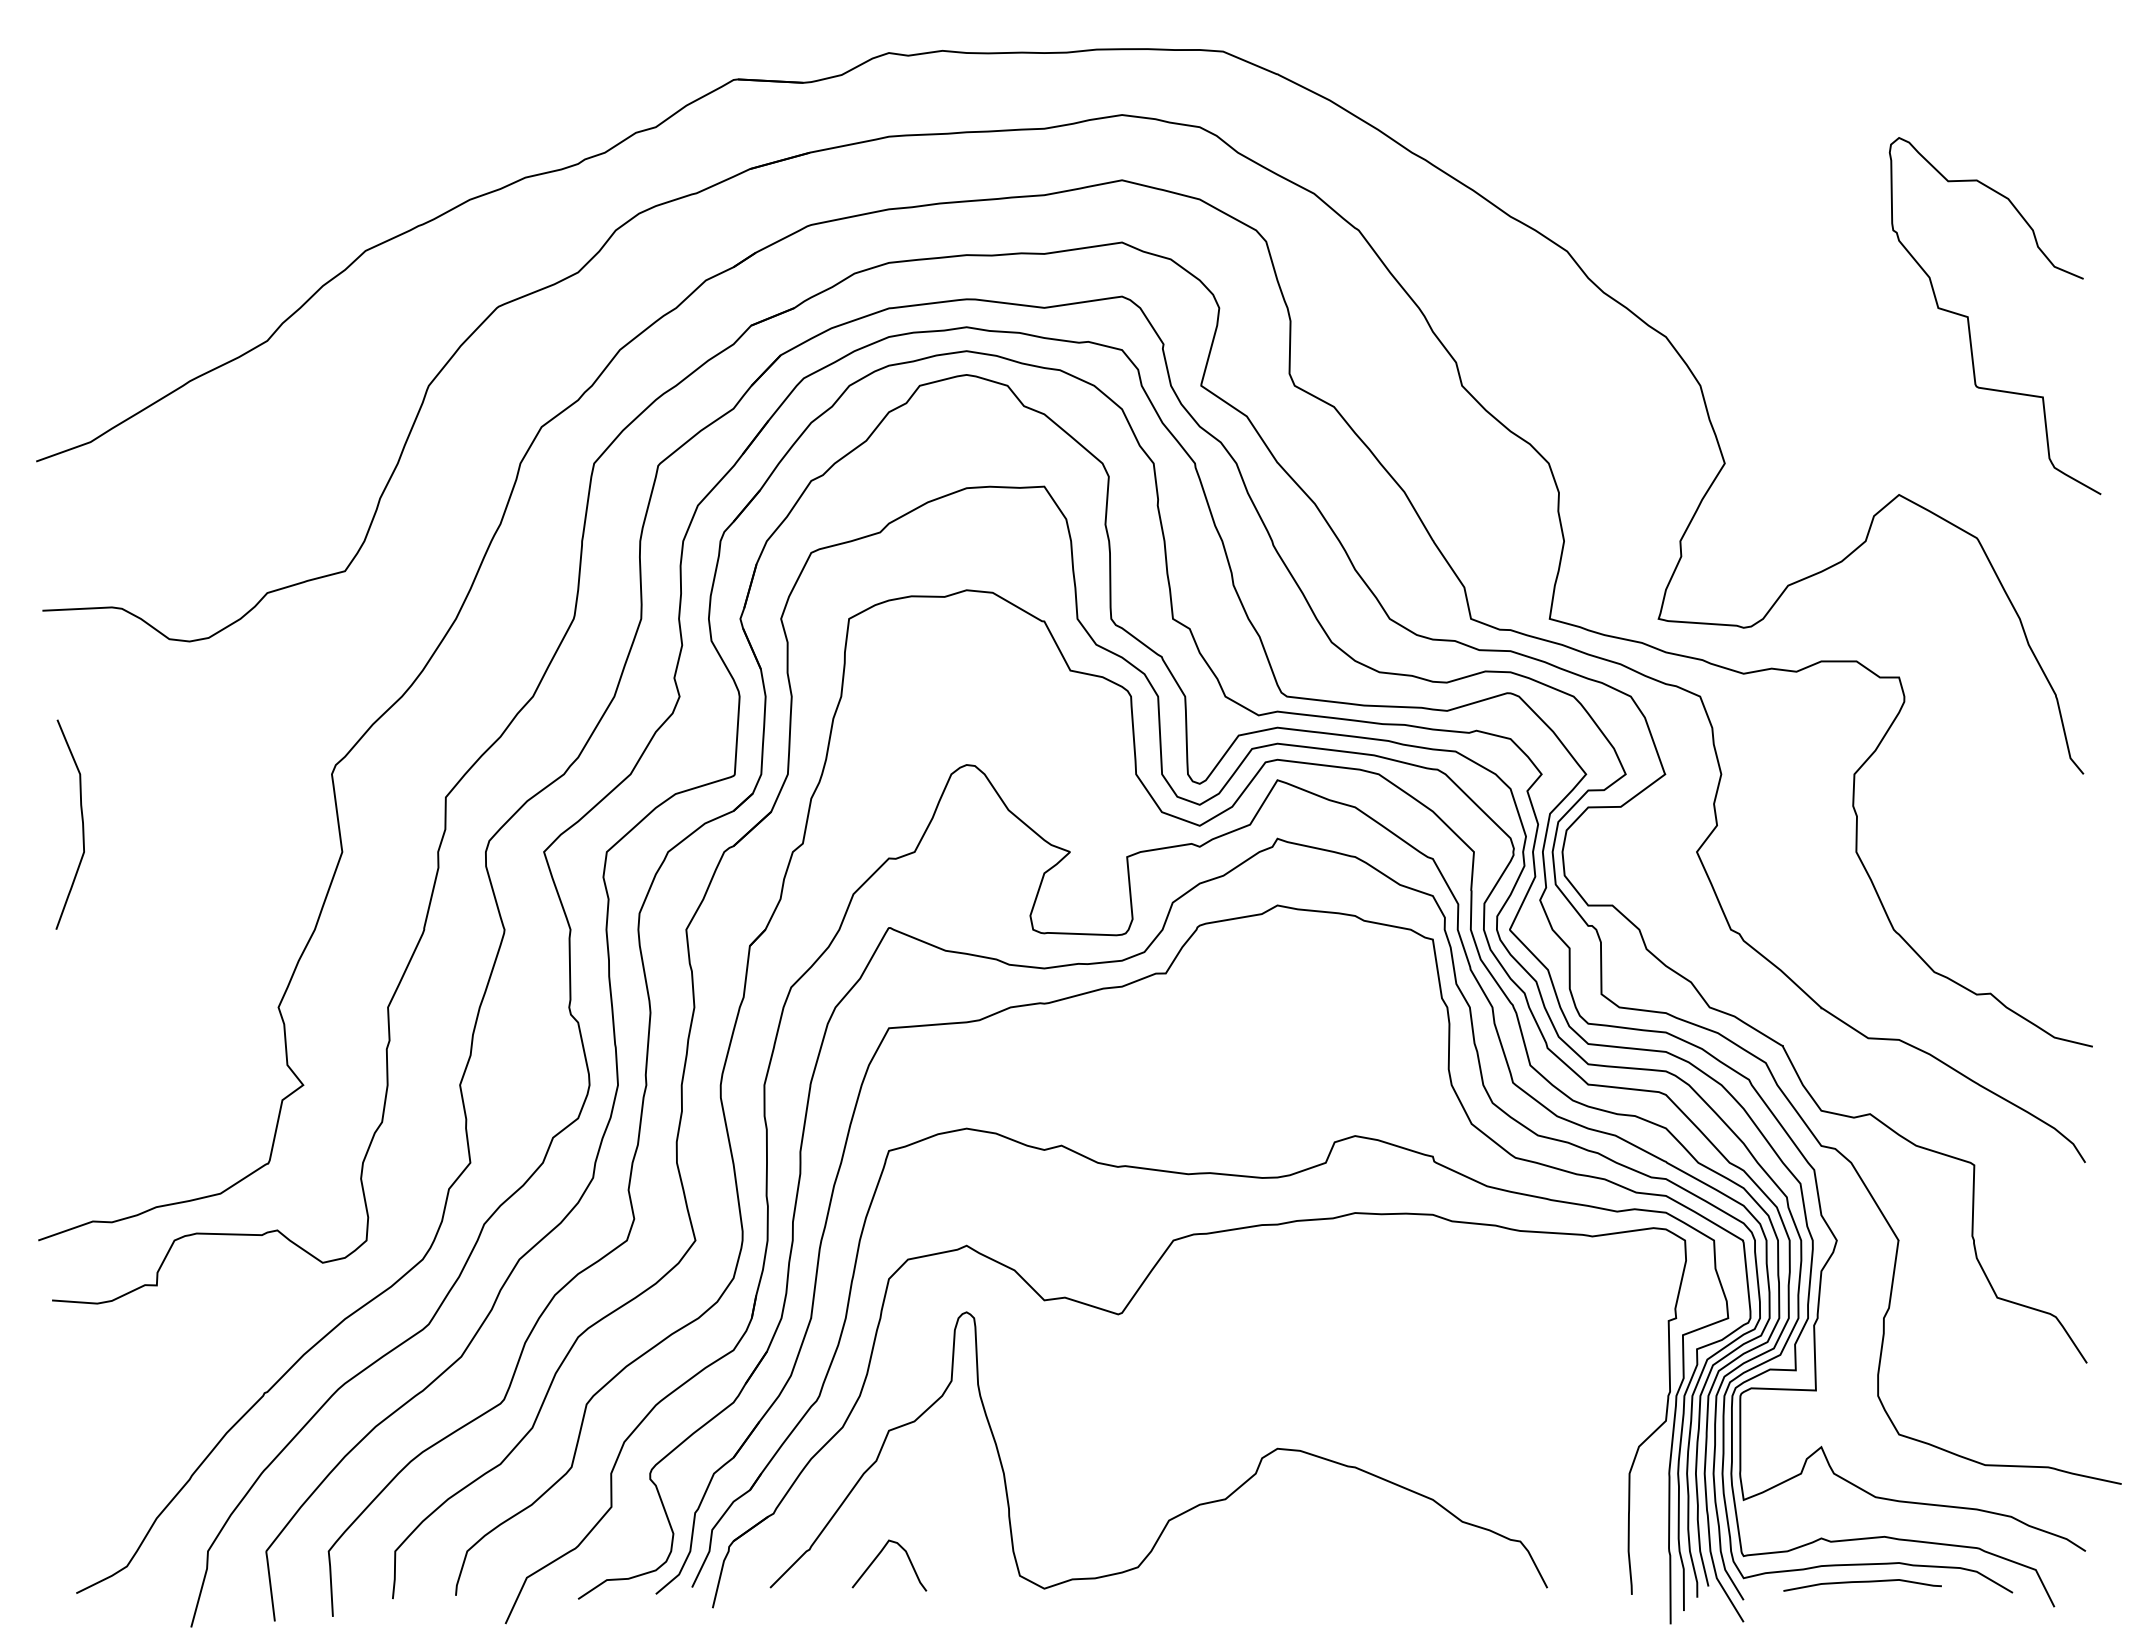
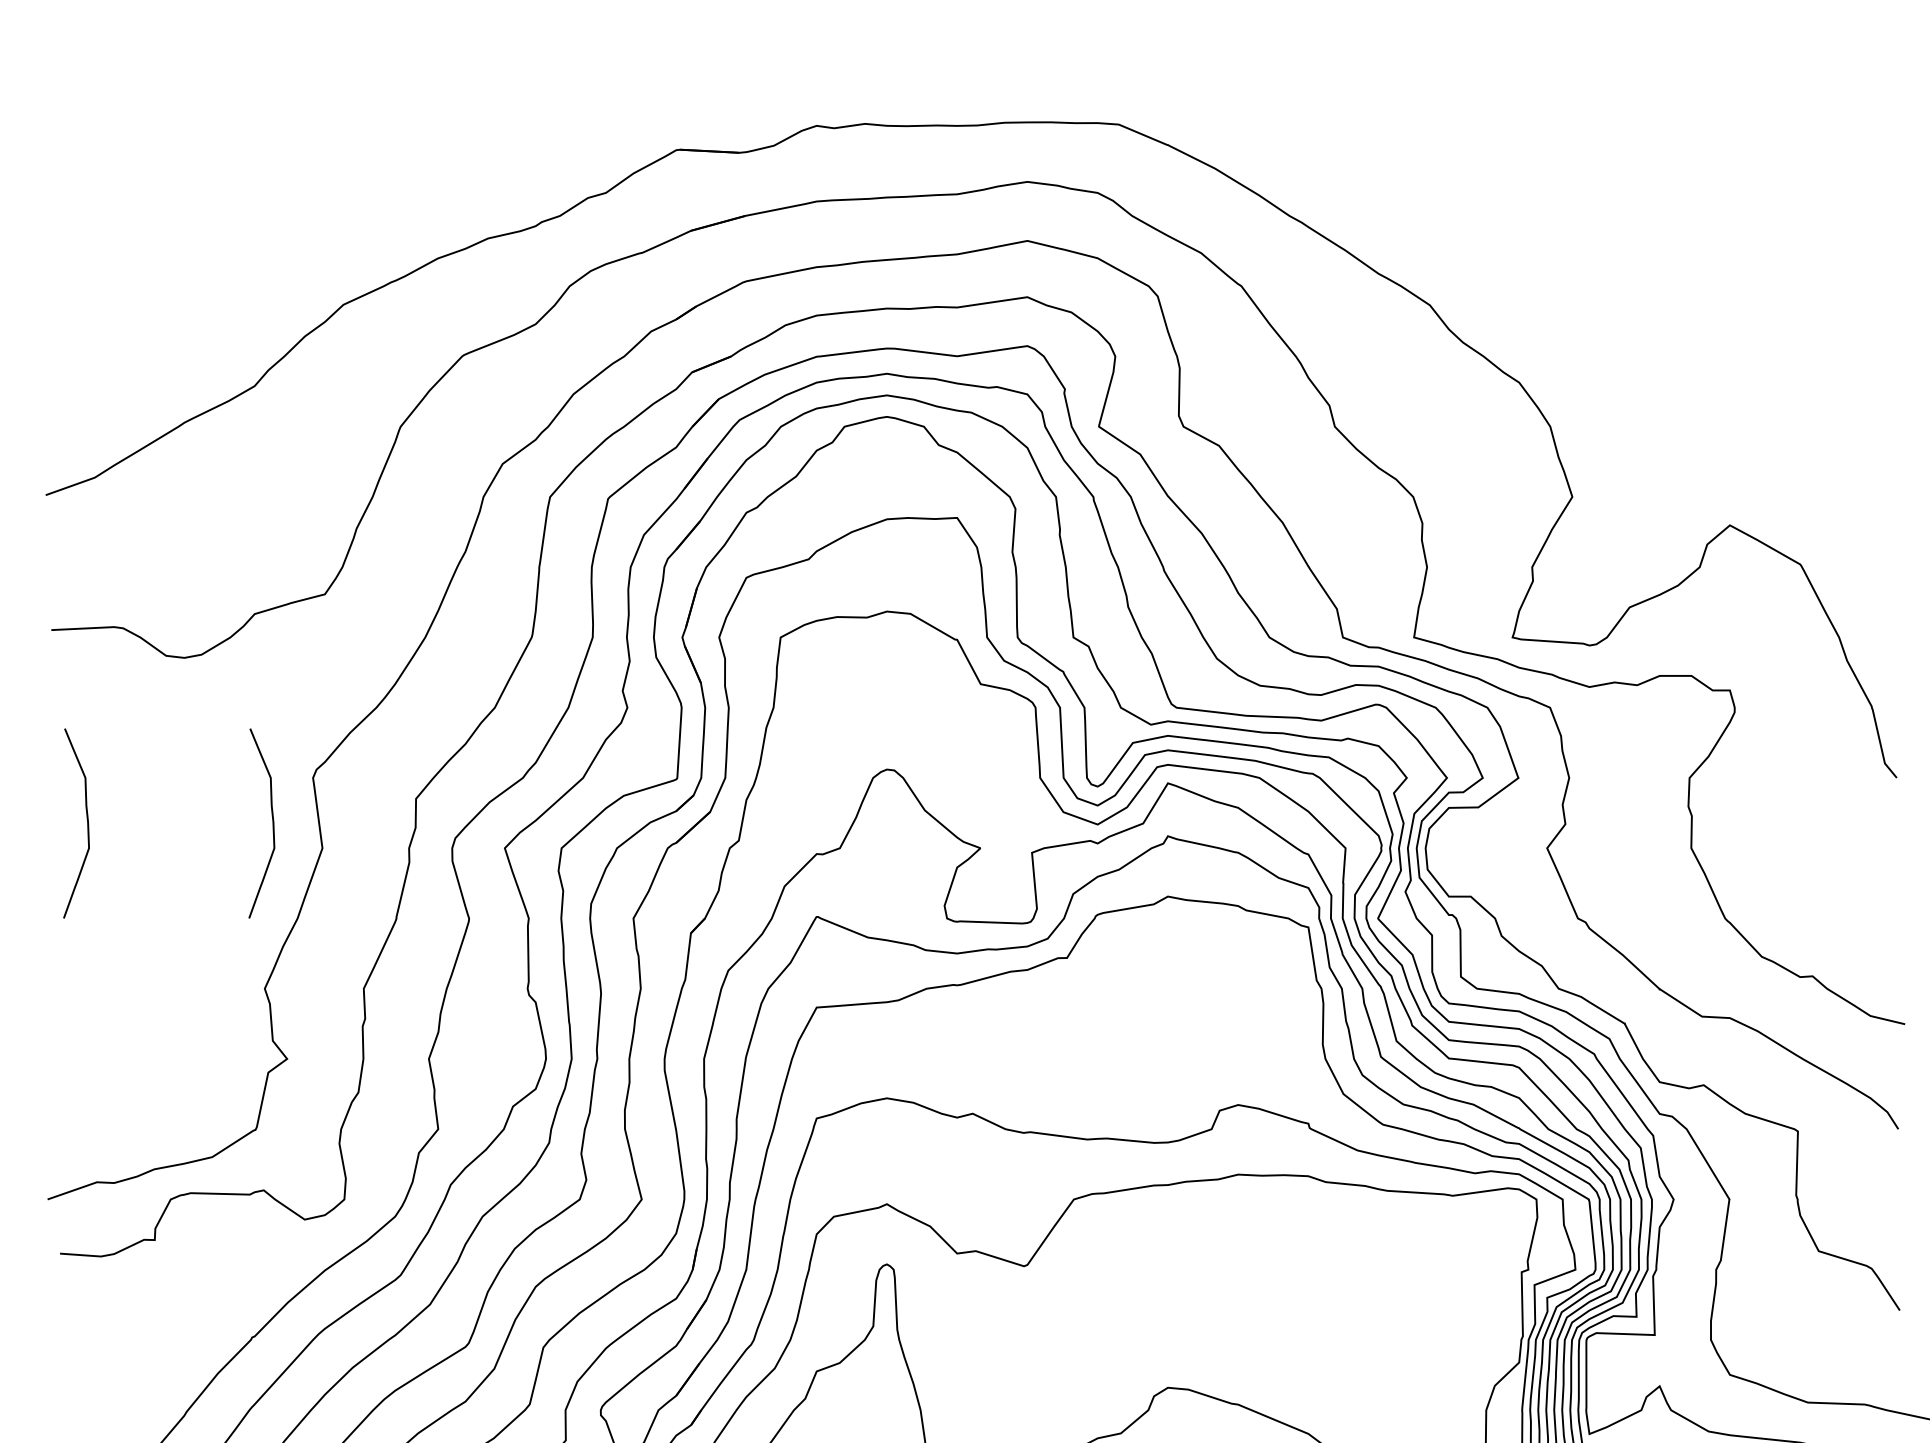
curve: (1969, 320) -> (1793, 367), removed
curve: (286, 820) -> (272, 819), added

